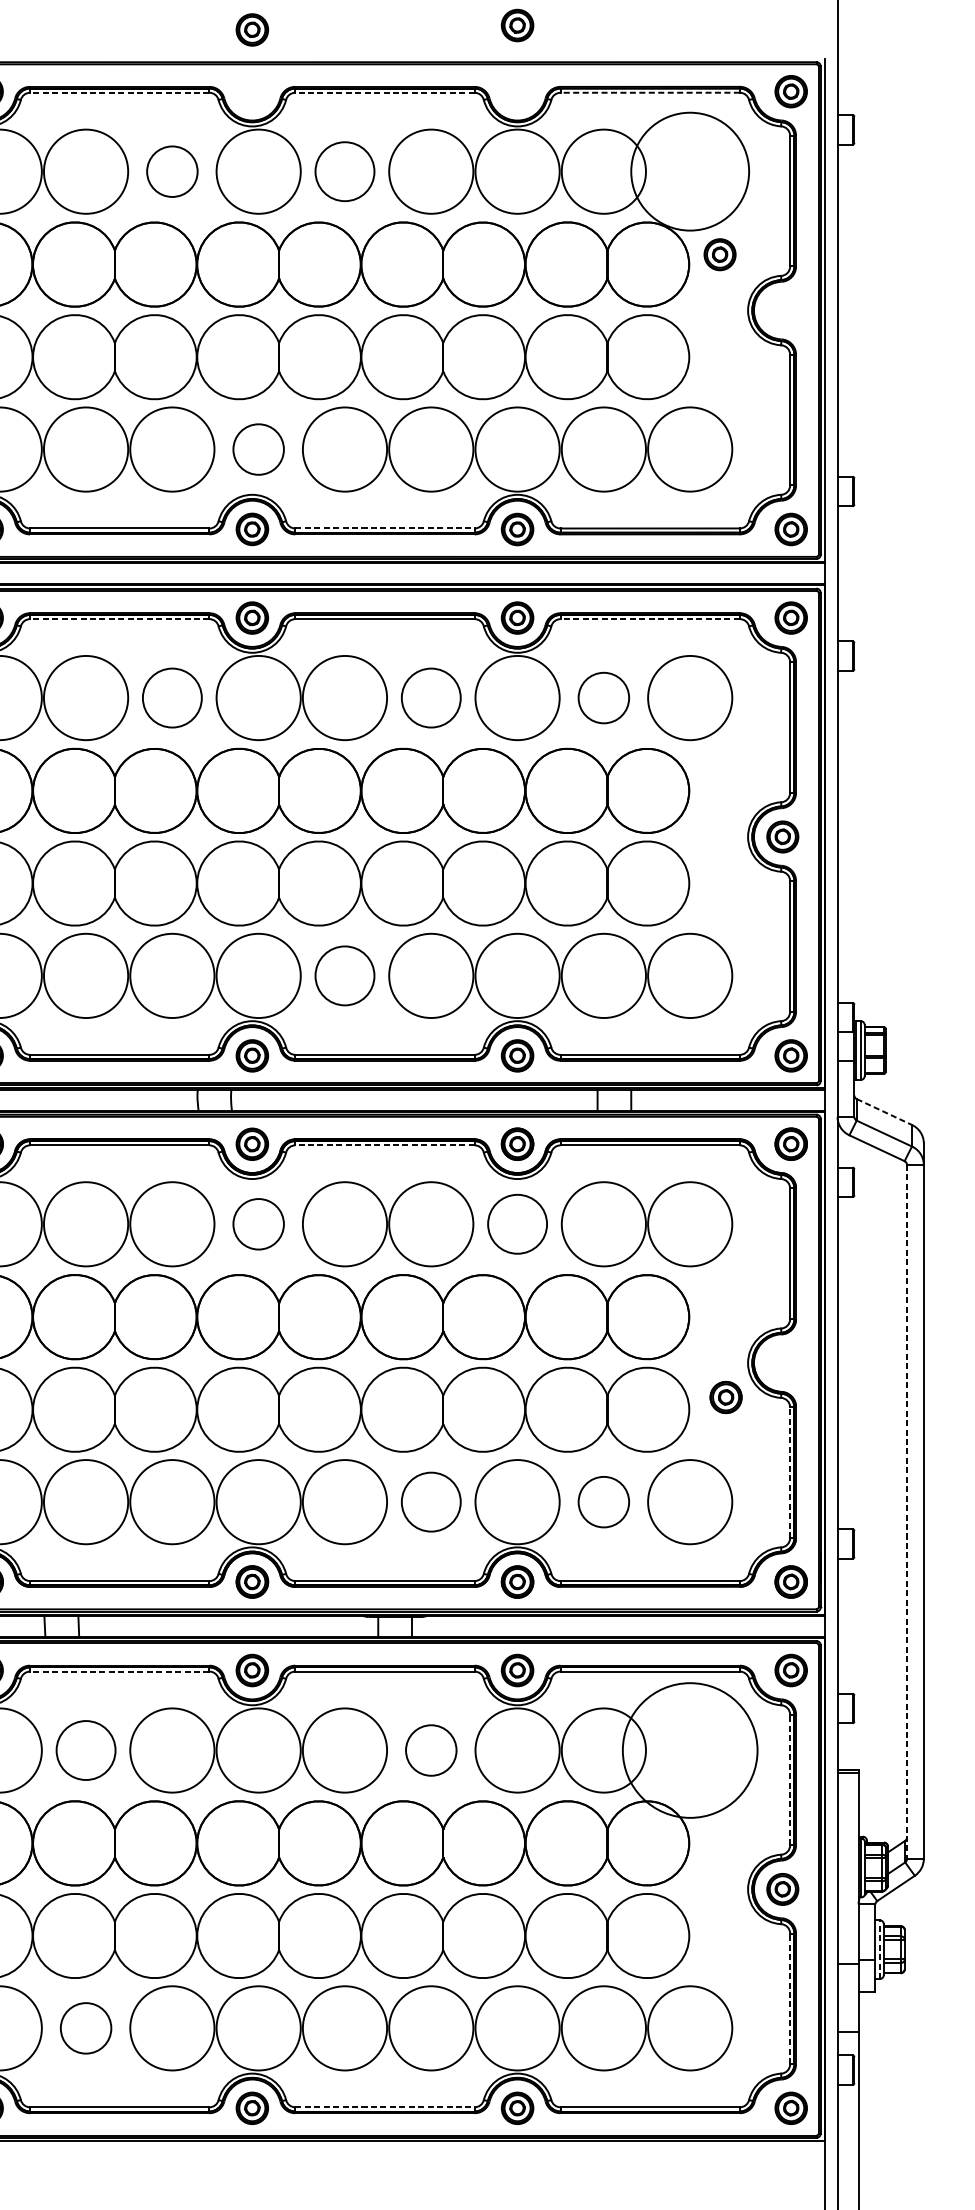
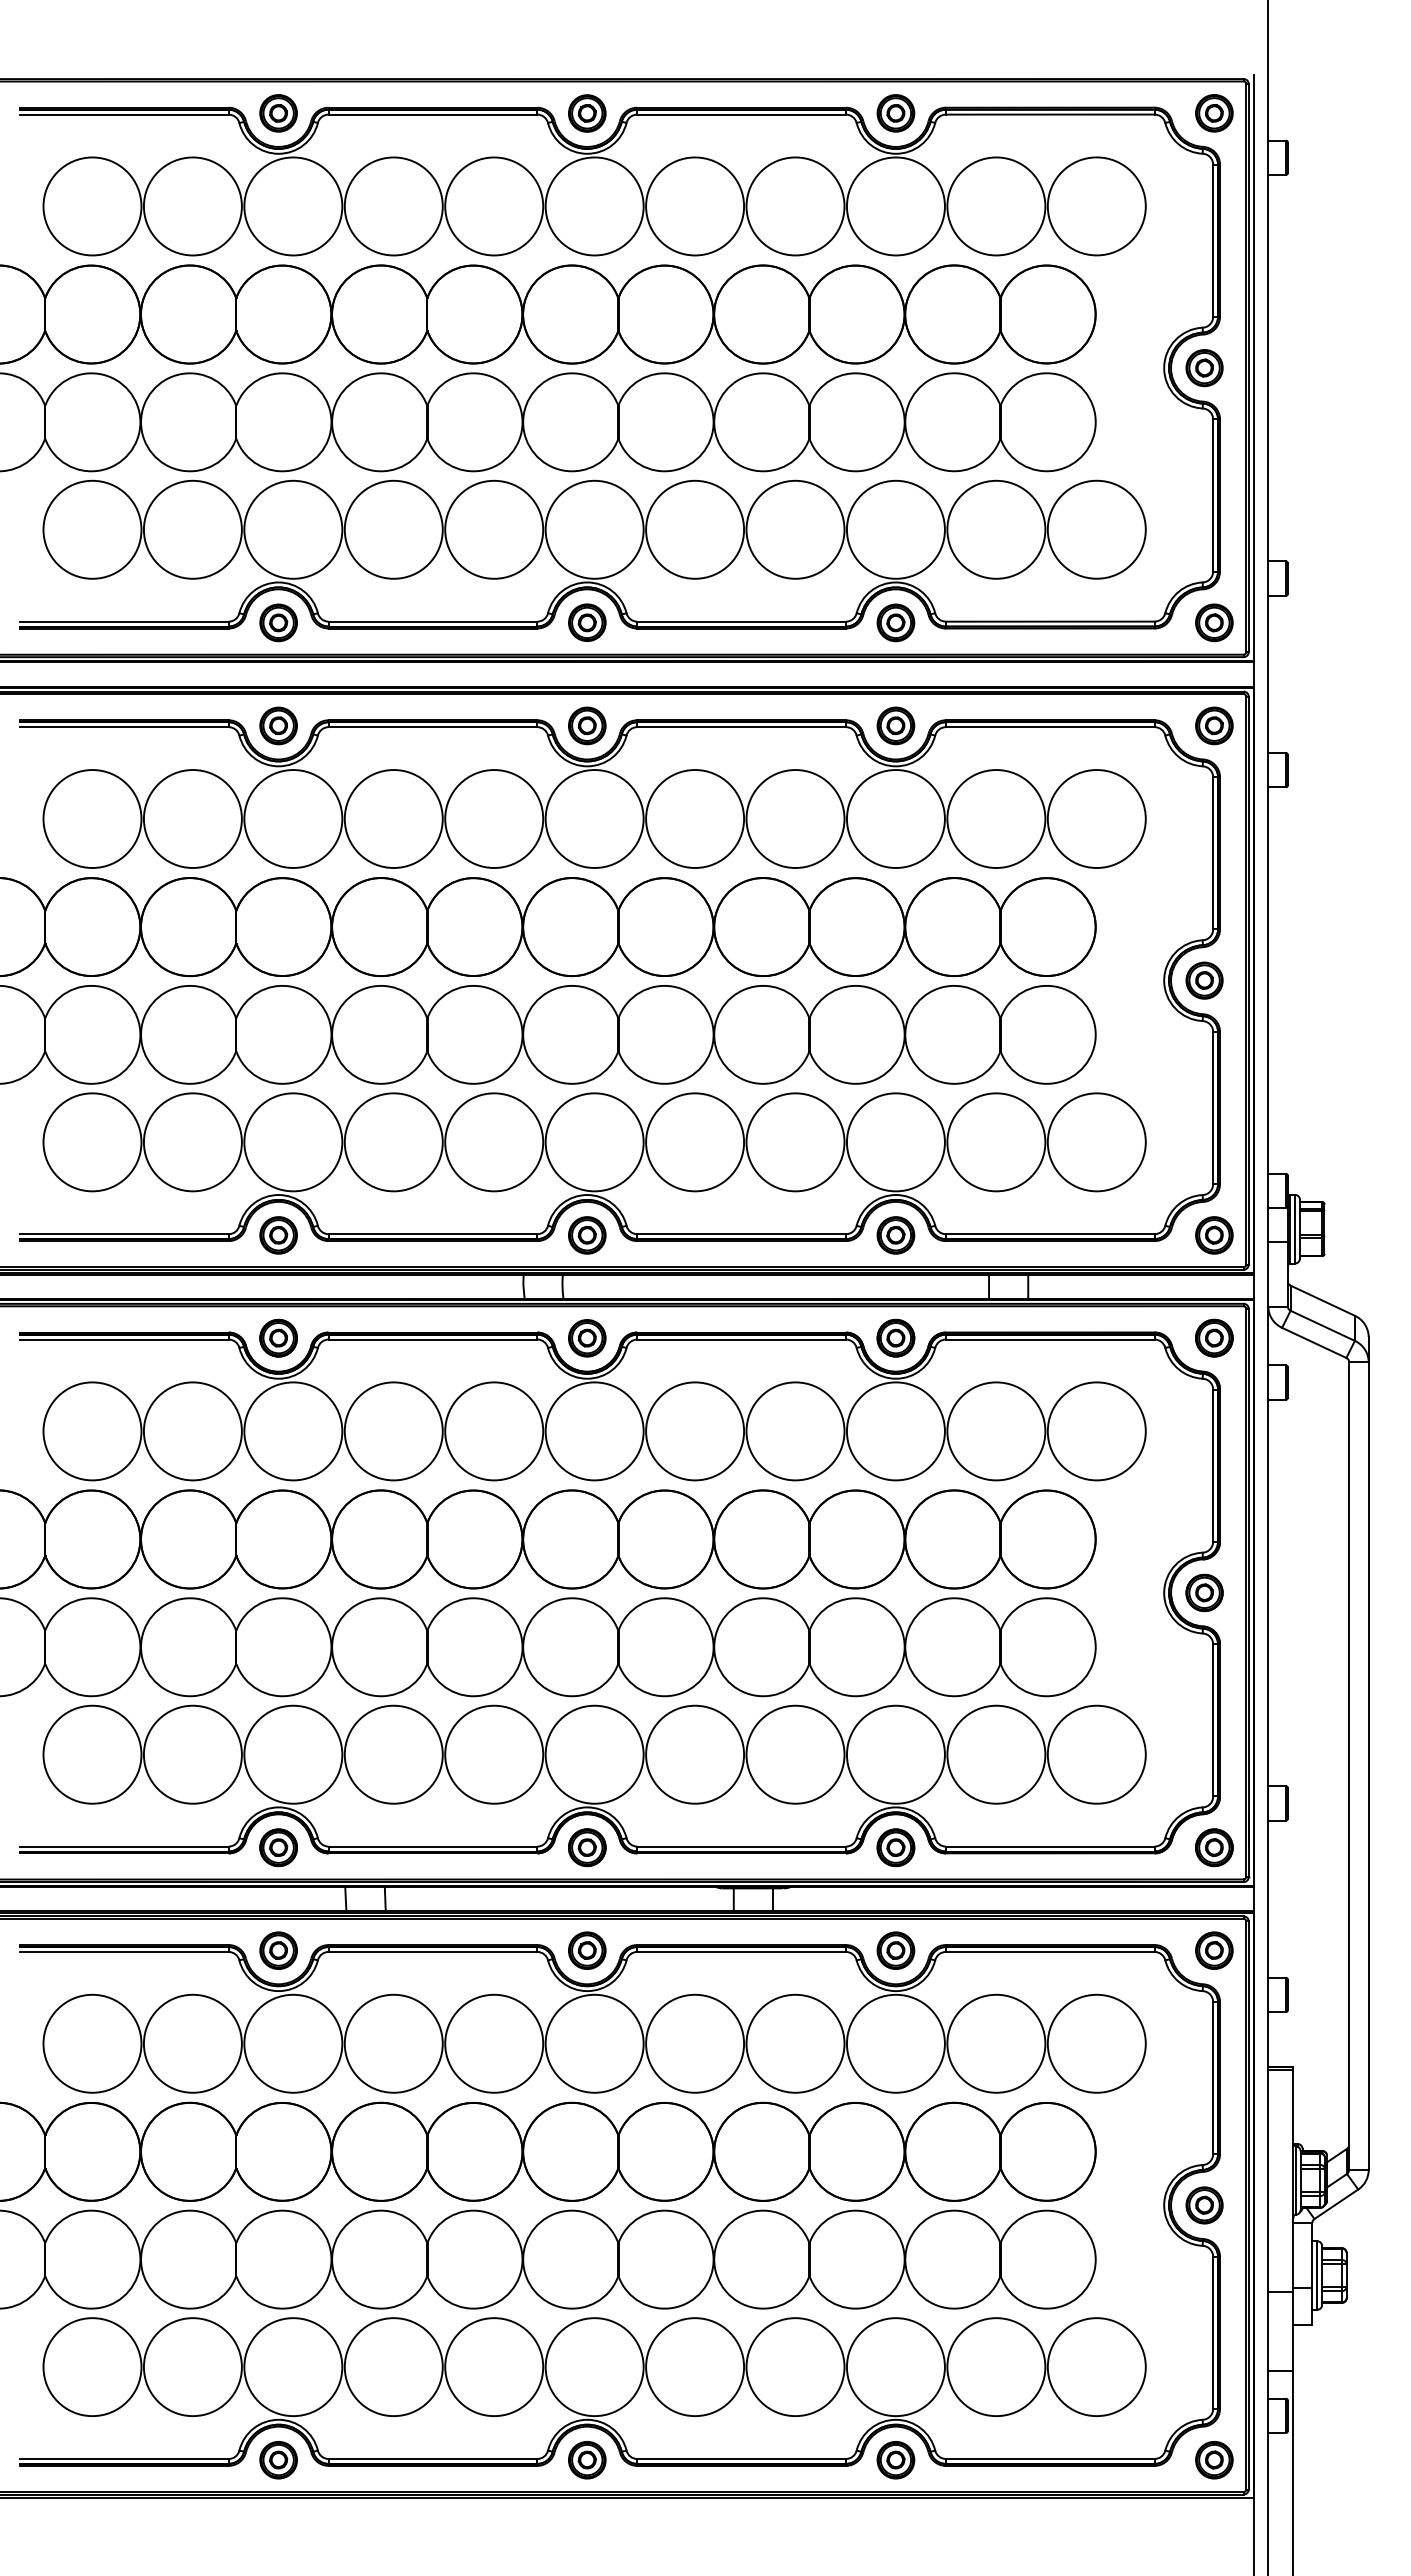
part: (517, 25) -> (895, 113), moved
part: (252, 29) -> (587, 113), moved
line: (119, 92) -> (432, 114), dashed -> solid
line: (384, 92) -> (741, 114), dashed -> solid
line: (649, 92) -> (1049, 114), dashed -> solid
circle: (172, 171) -> (494, 206), size x1.67
circle: (345, 171) -> (695, 206), size x1.43
circle: (689, 171) -> (1096, 206), size x0.71
part: (720, 255) -> (1204, 368), moved
circle: (258, 449) -> (594, 529), size x1.67
line: (385, 528) -> (742, 621), dashed -> solid
line: (119, 619) -> (432, 727), dashed -> solid
line: (649, 619) -> (1049, 727), dashed -> solid
circle: (172, 698) -> (494, 819), size x1.43
circle: (431, 698) -> (795, 819), size x1.43
circle: (603, 698) -> (996, 819), size x1.67
circle: (345, 976) -> (695, 1142), size x1.43
line: (884, 1111) -> (1323, 1300), dashed -> solid
line: (384, 1145) -> (741, 1339), dashed -> solid
circle: (258, 1224) -> (594, 1431), size x1.67
circle: (517, 1224) -> (895, 1431), size x1.43
part: (726, 1397) -> (1204, 1592), moved
line: (790, 1471) -> (1213, 1719), dashed -> solid
circle: (431, 1501) -> (795, 1754), size x1.43
circle: (603, 1501) -> (996, 1754), size x1.67
line: (907, 1512) -> (1349, 1766), dashed -> solid
line: (119, 1671) -> (432, 1951), dashed -> solid
circle: (85, 1750) -> (393, 2043), size x1.43
circle: (431, 1750) -> (795, 2043), size x1.67
circle: (689, 1750) -> (1096, 2043), size x0.62
line: (790, 1780) -> (1213, 2078), dashed -> solid
line: (879, 1949) -> (1317, 2275), dashed -> solid
line: (790, 1998) -> (1213, 2332), dashed -> solid
circle: (85, 2028) -> (393, 2367), size x1.67
line: (385, 2106) -> (742, 2458), dashed -> solid

